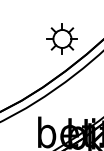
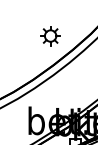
part: (62, 38) -> (50, 35), size x0.7

